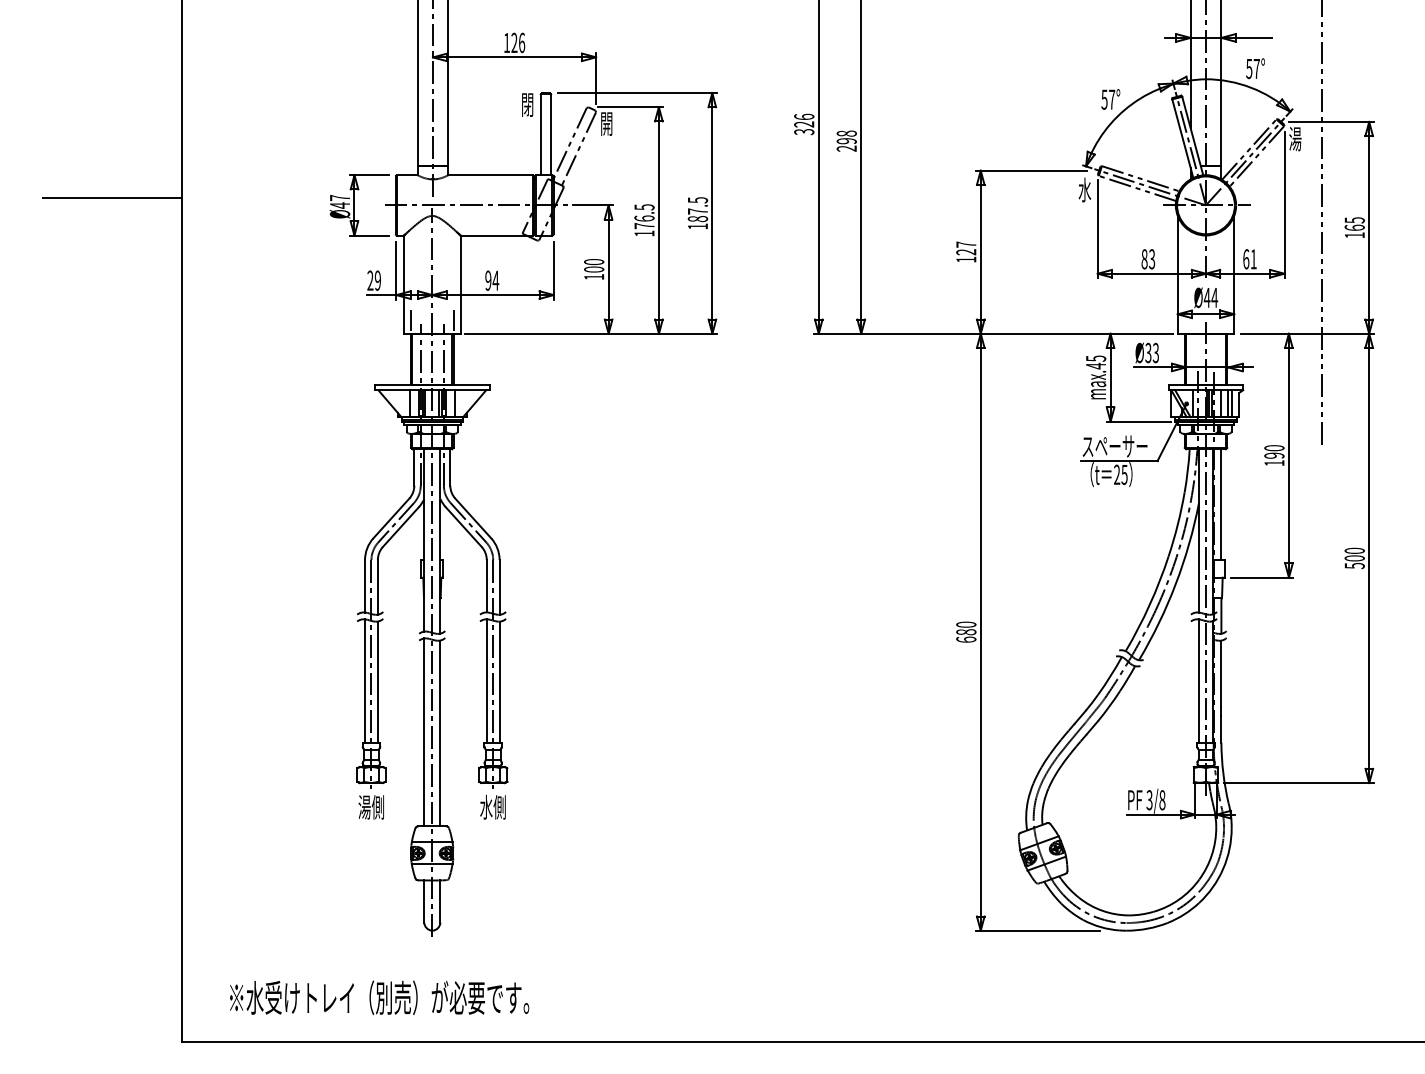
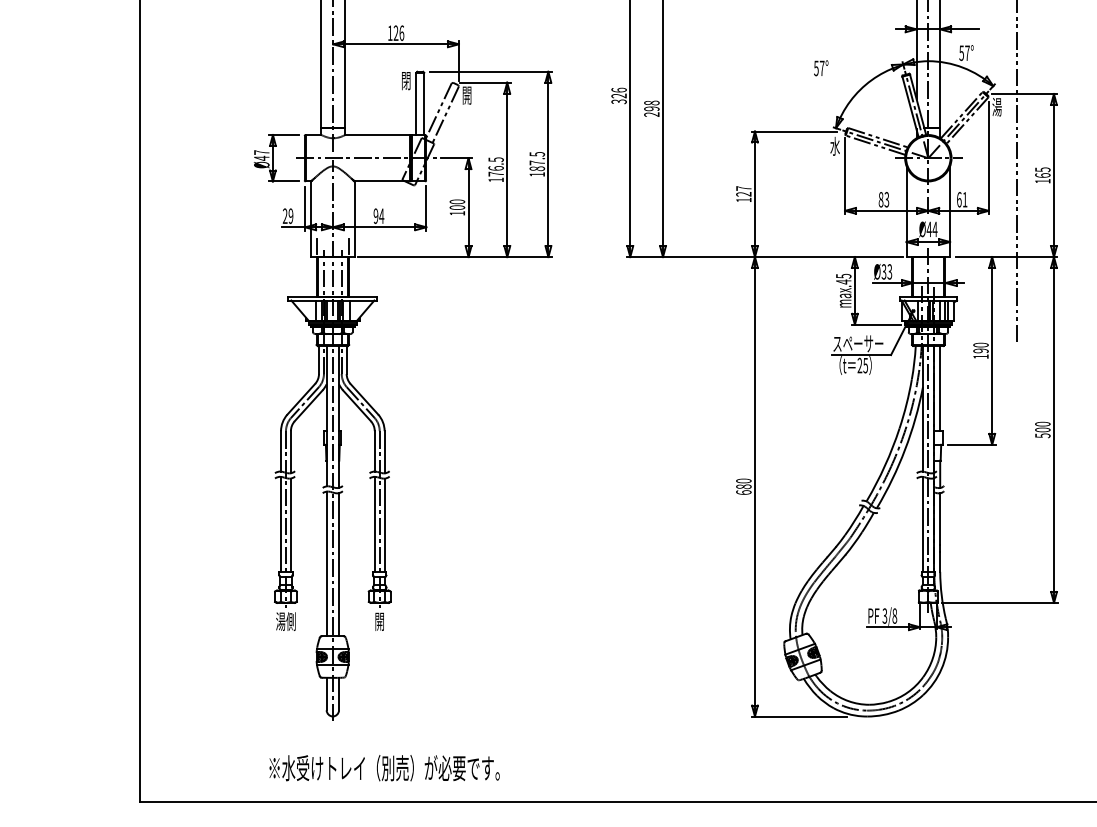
text: (1110, 99) -> (820, 68), moved
line: (112, 197) -> (86, 152), removed
text: (492, 806) -> (379, 620), 水側 -> 開
text: (379, 997) -> (384, 767), moved

